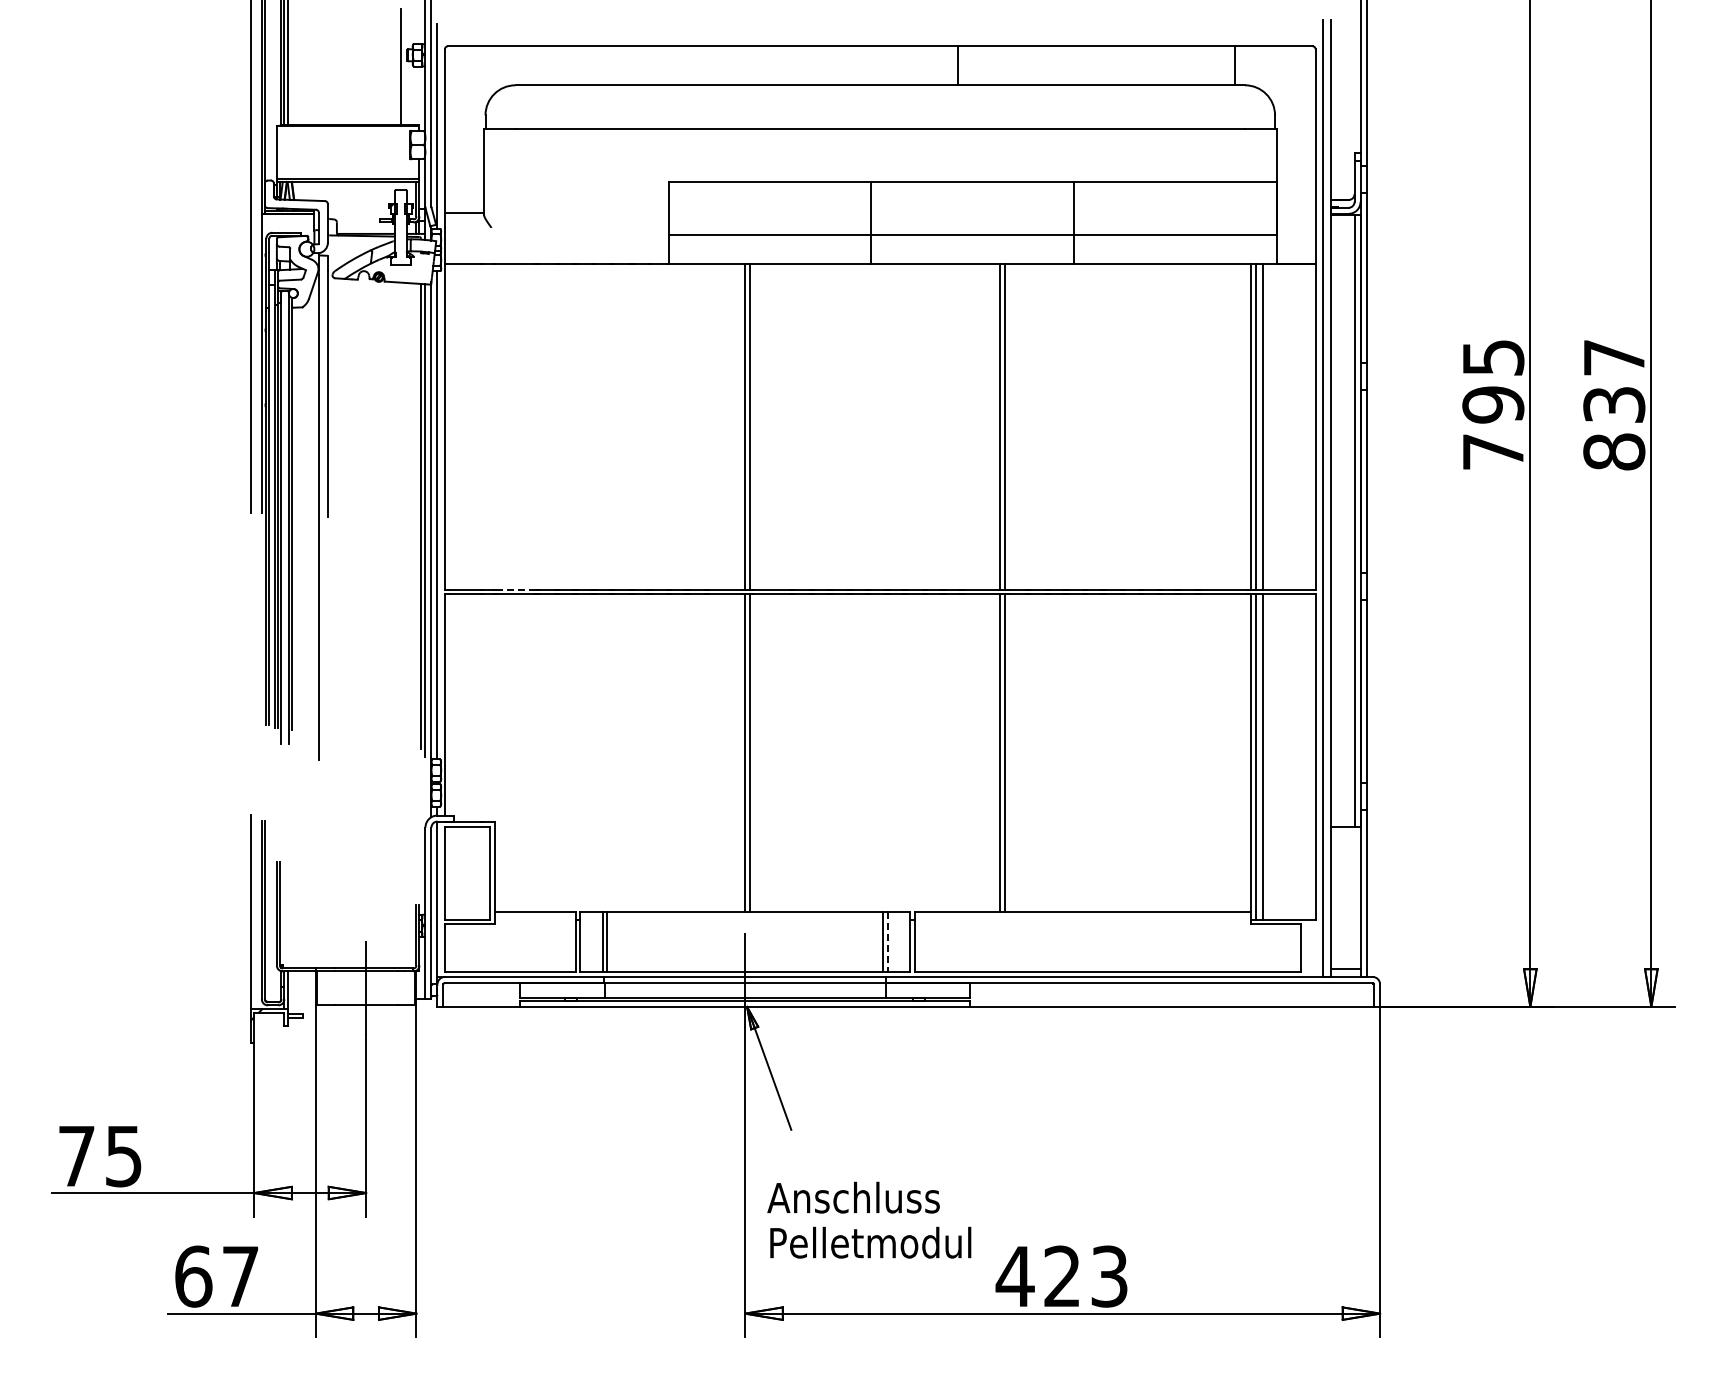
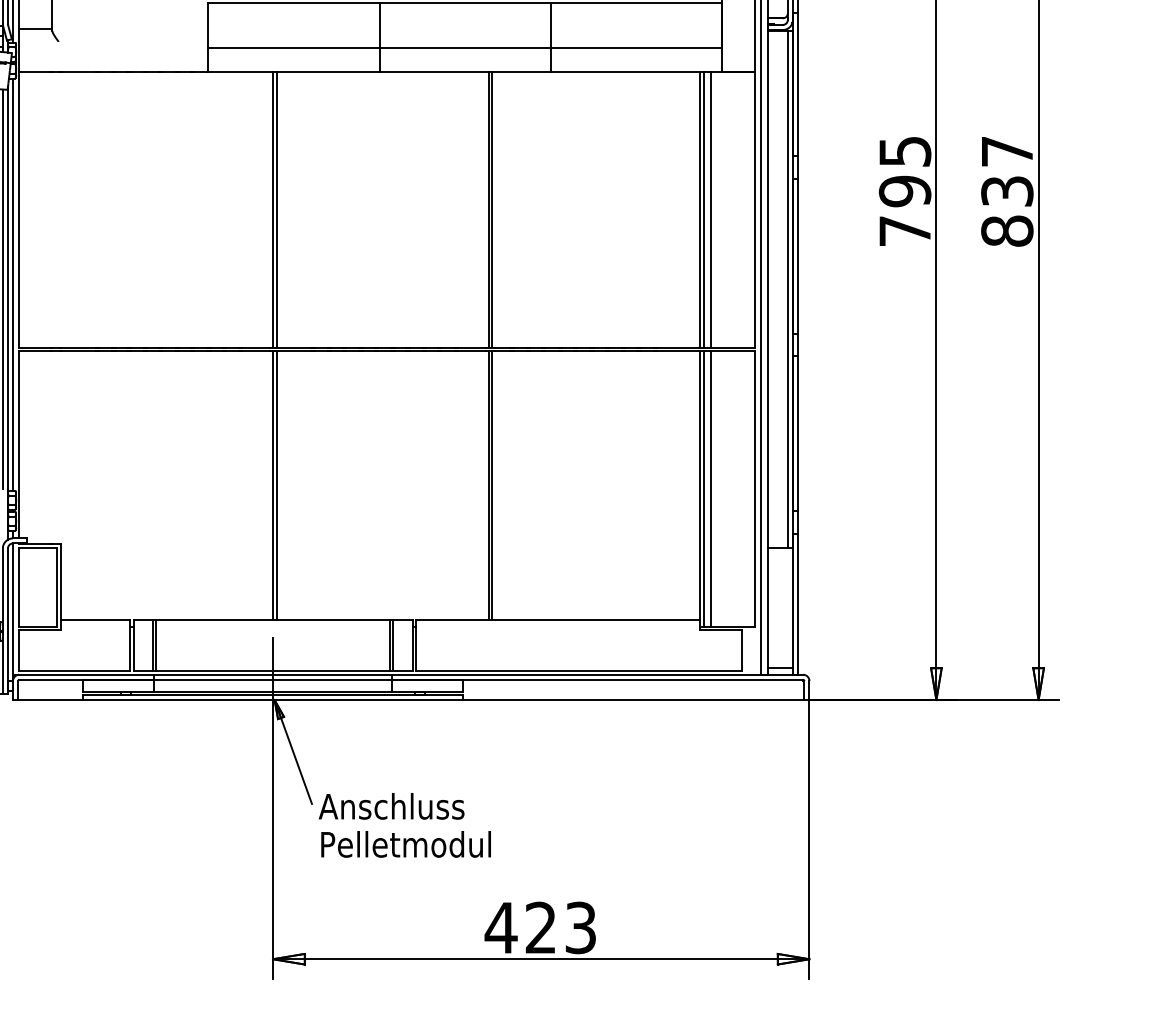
line: (515, 589) -> (78, 347), dashed -> solid
line: (887, 942) -> (393, 645), dashed -> solid
text: (869, 1219) -> (405, 824), moved

